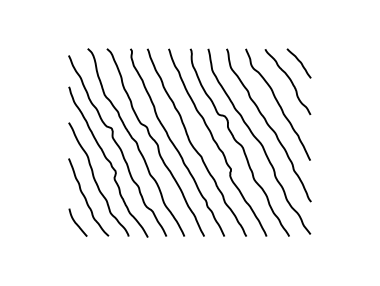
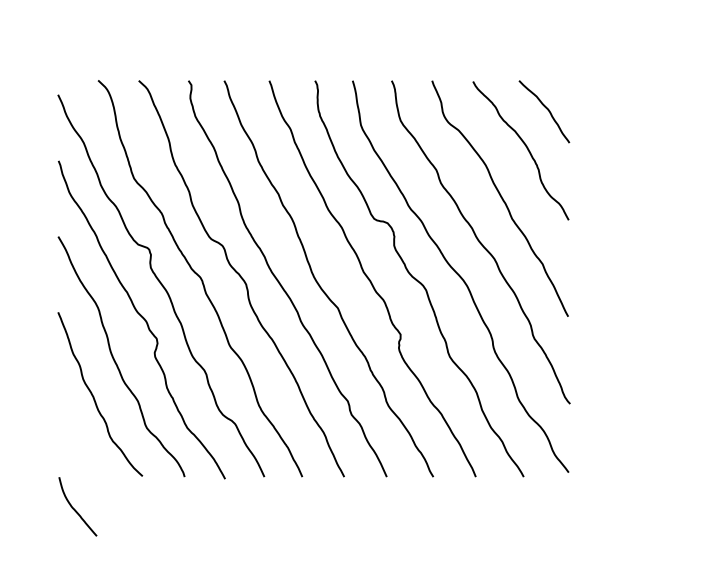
curve: (76, 222) -> (74, 506), moved

